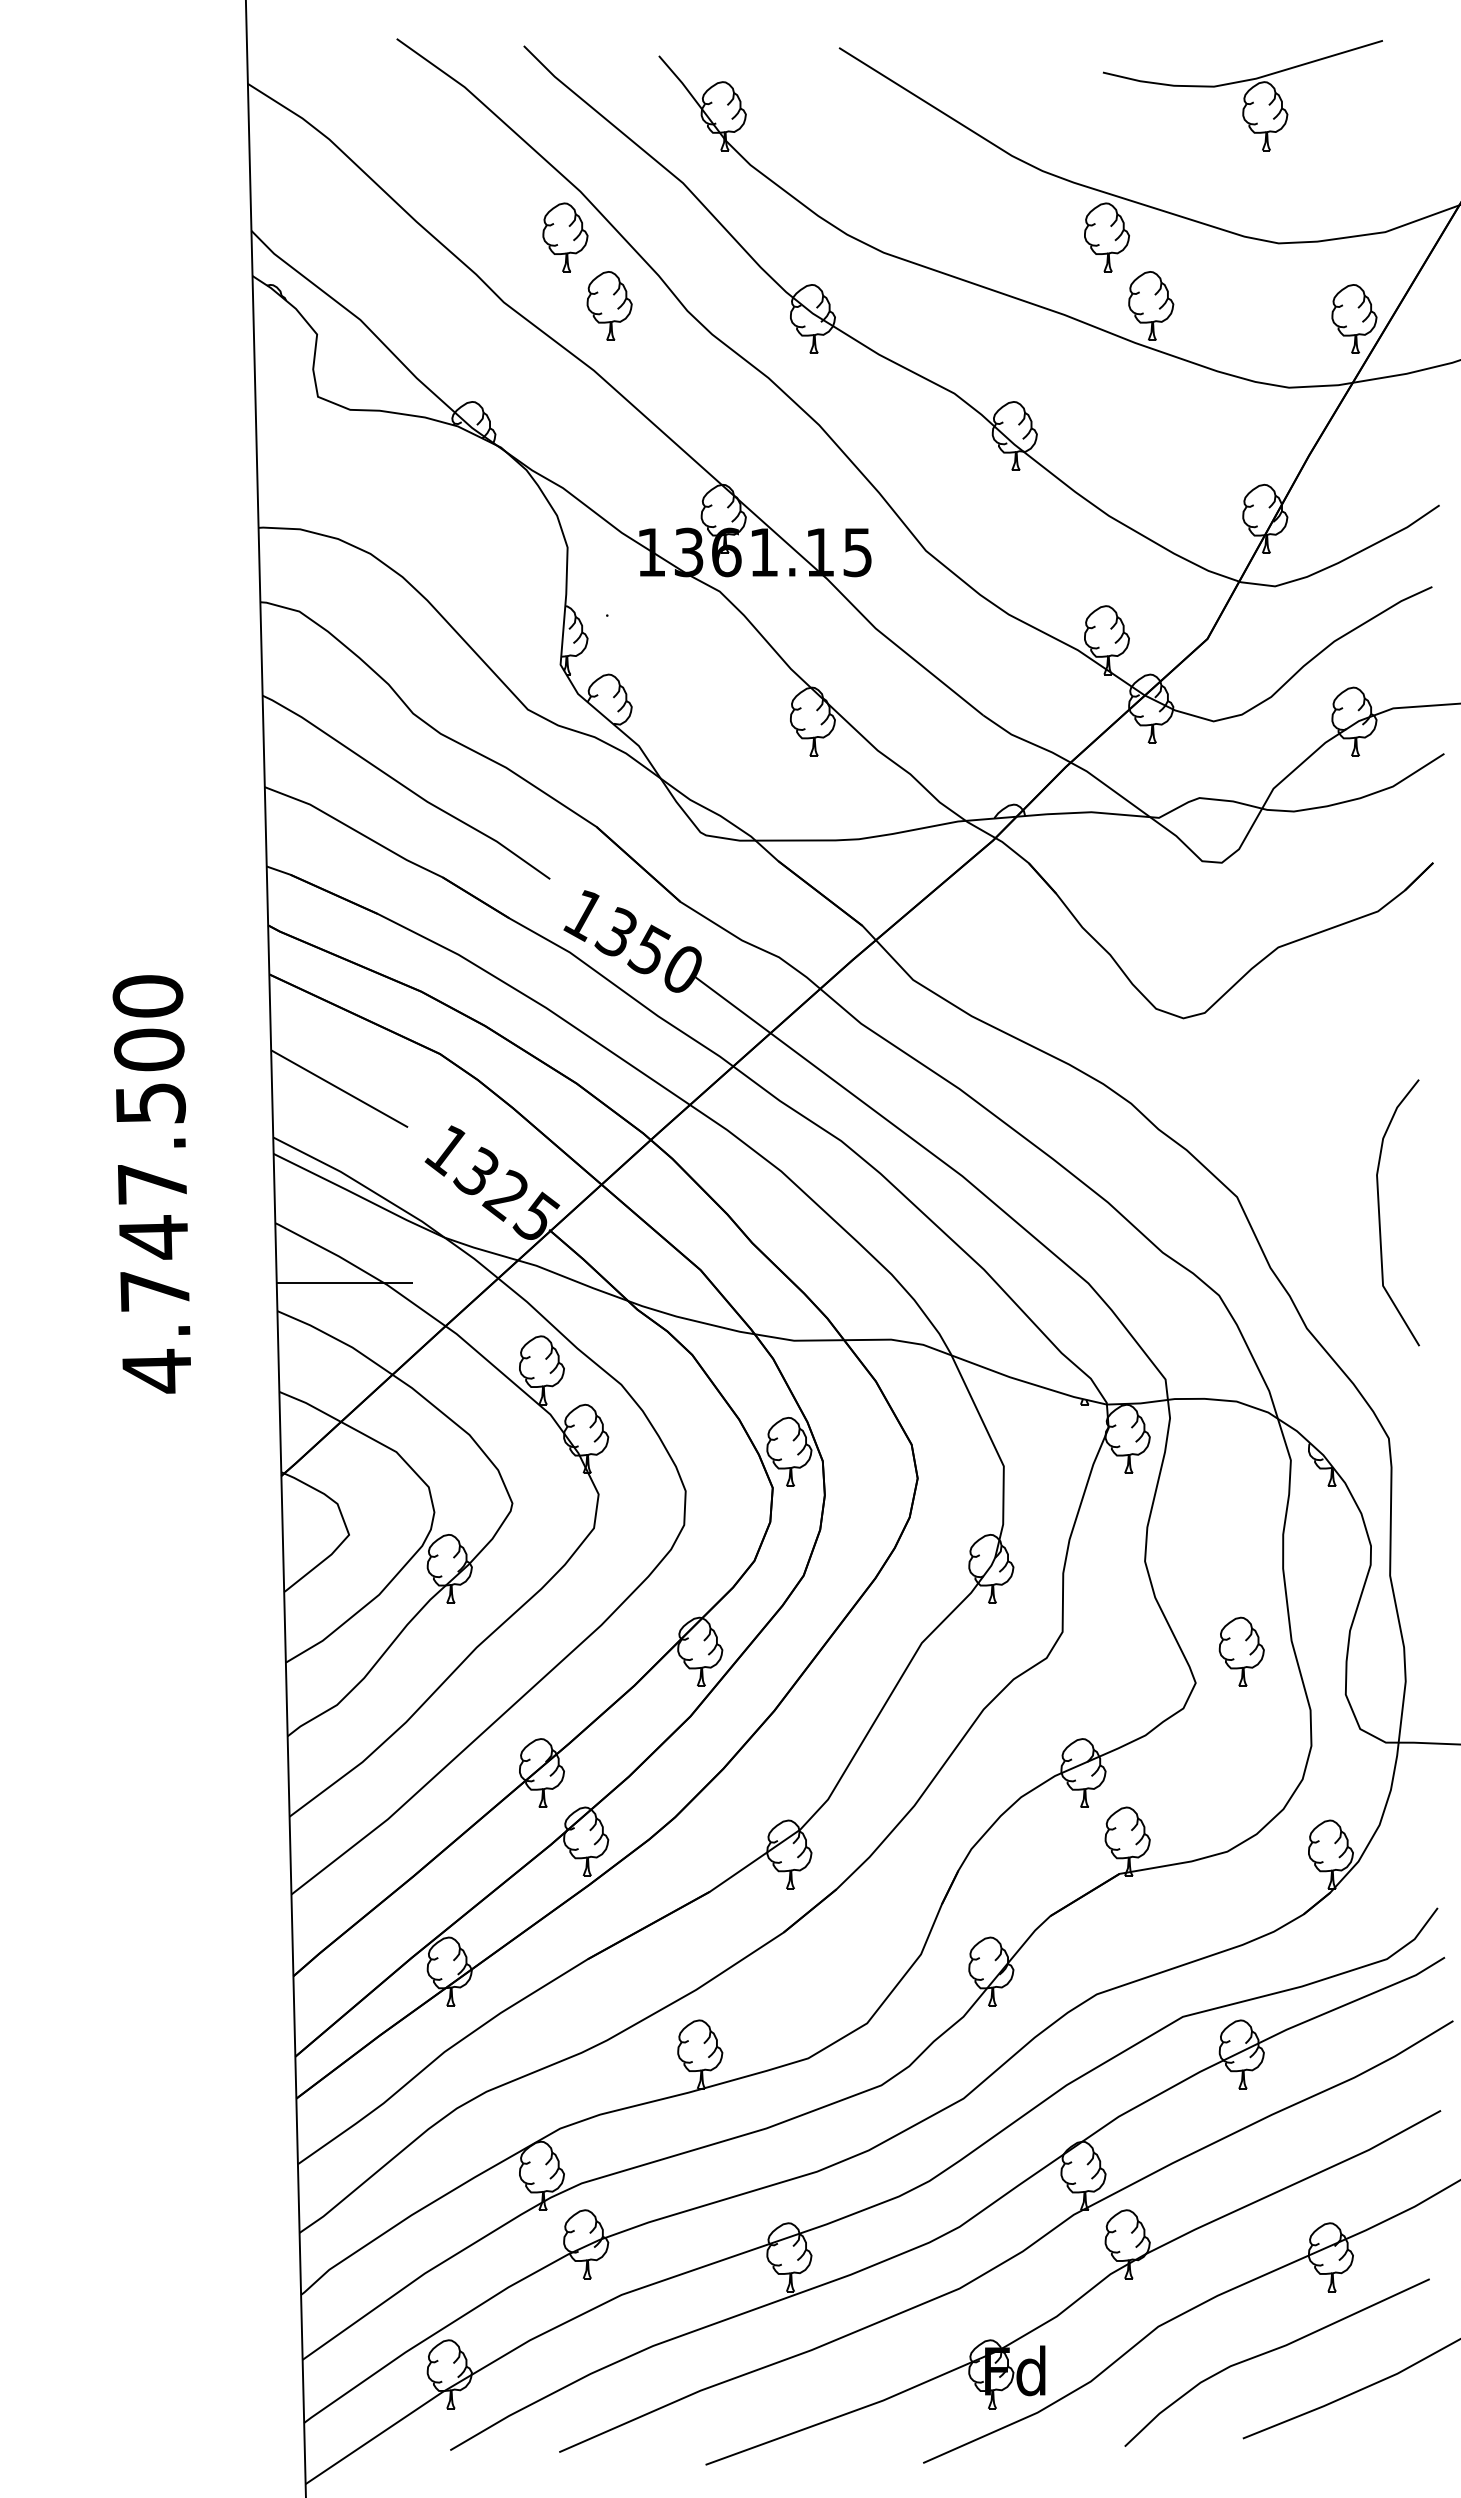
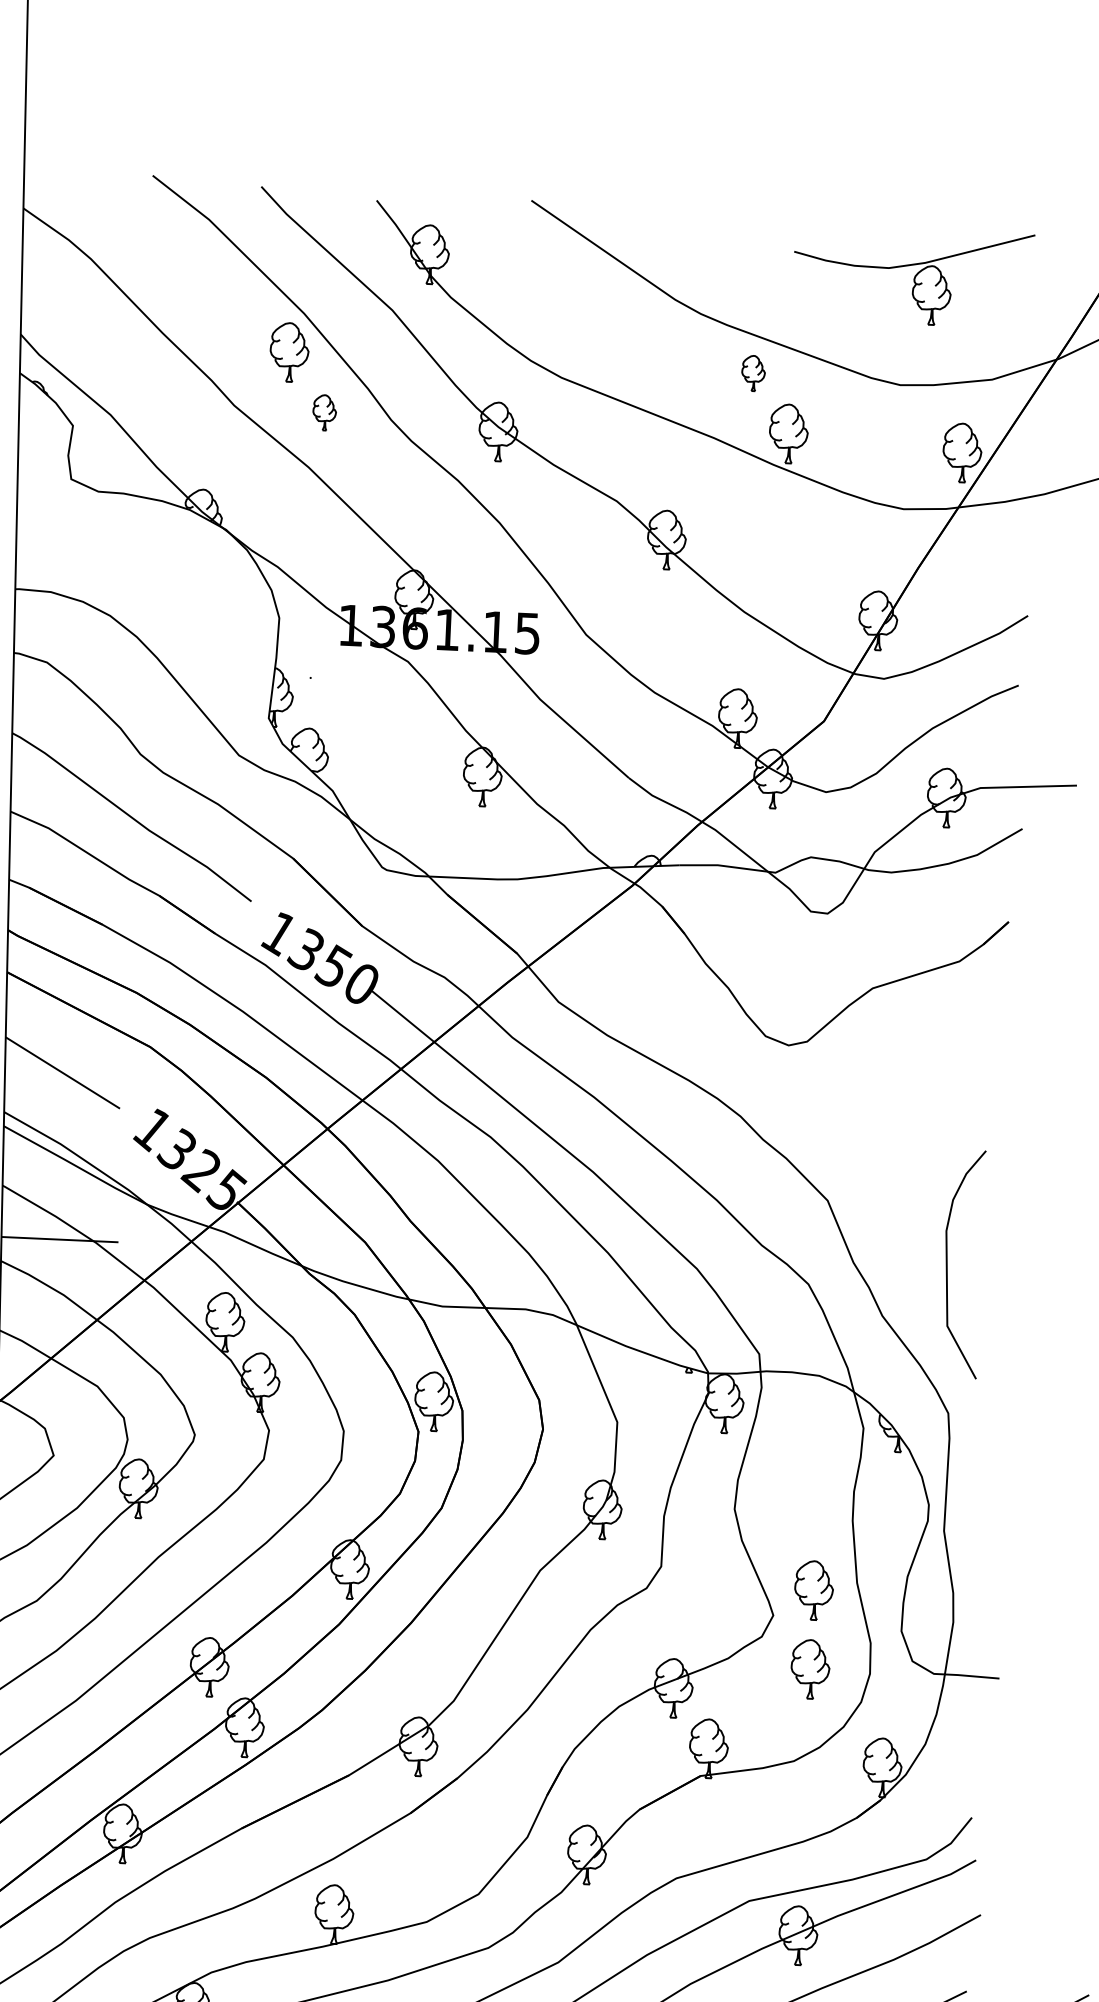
part: (1242, 95) -> (912, 276), moved
part: (1106, 237) -> (753, 373), size x0.6
part: (609, 305) -> (324, 412), size x0.6
curve: (1380, 1214) -> (947, 1264), moved
part: (1241, 1743) -> (810, 1669), added

